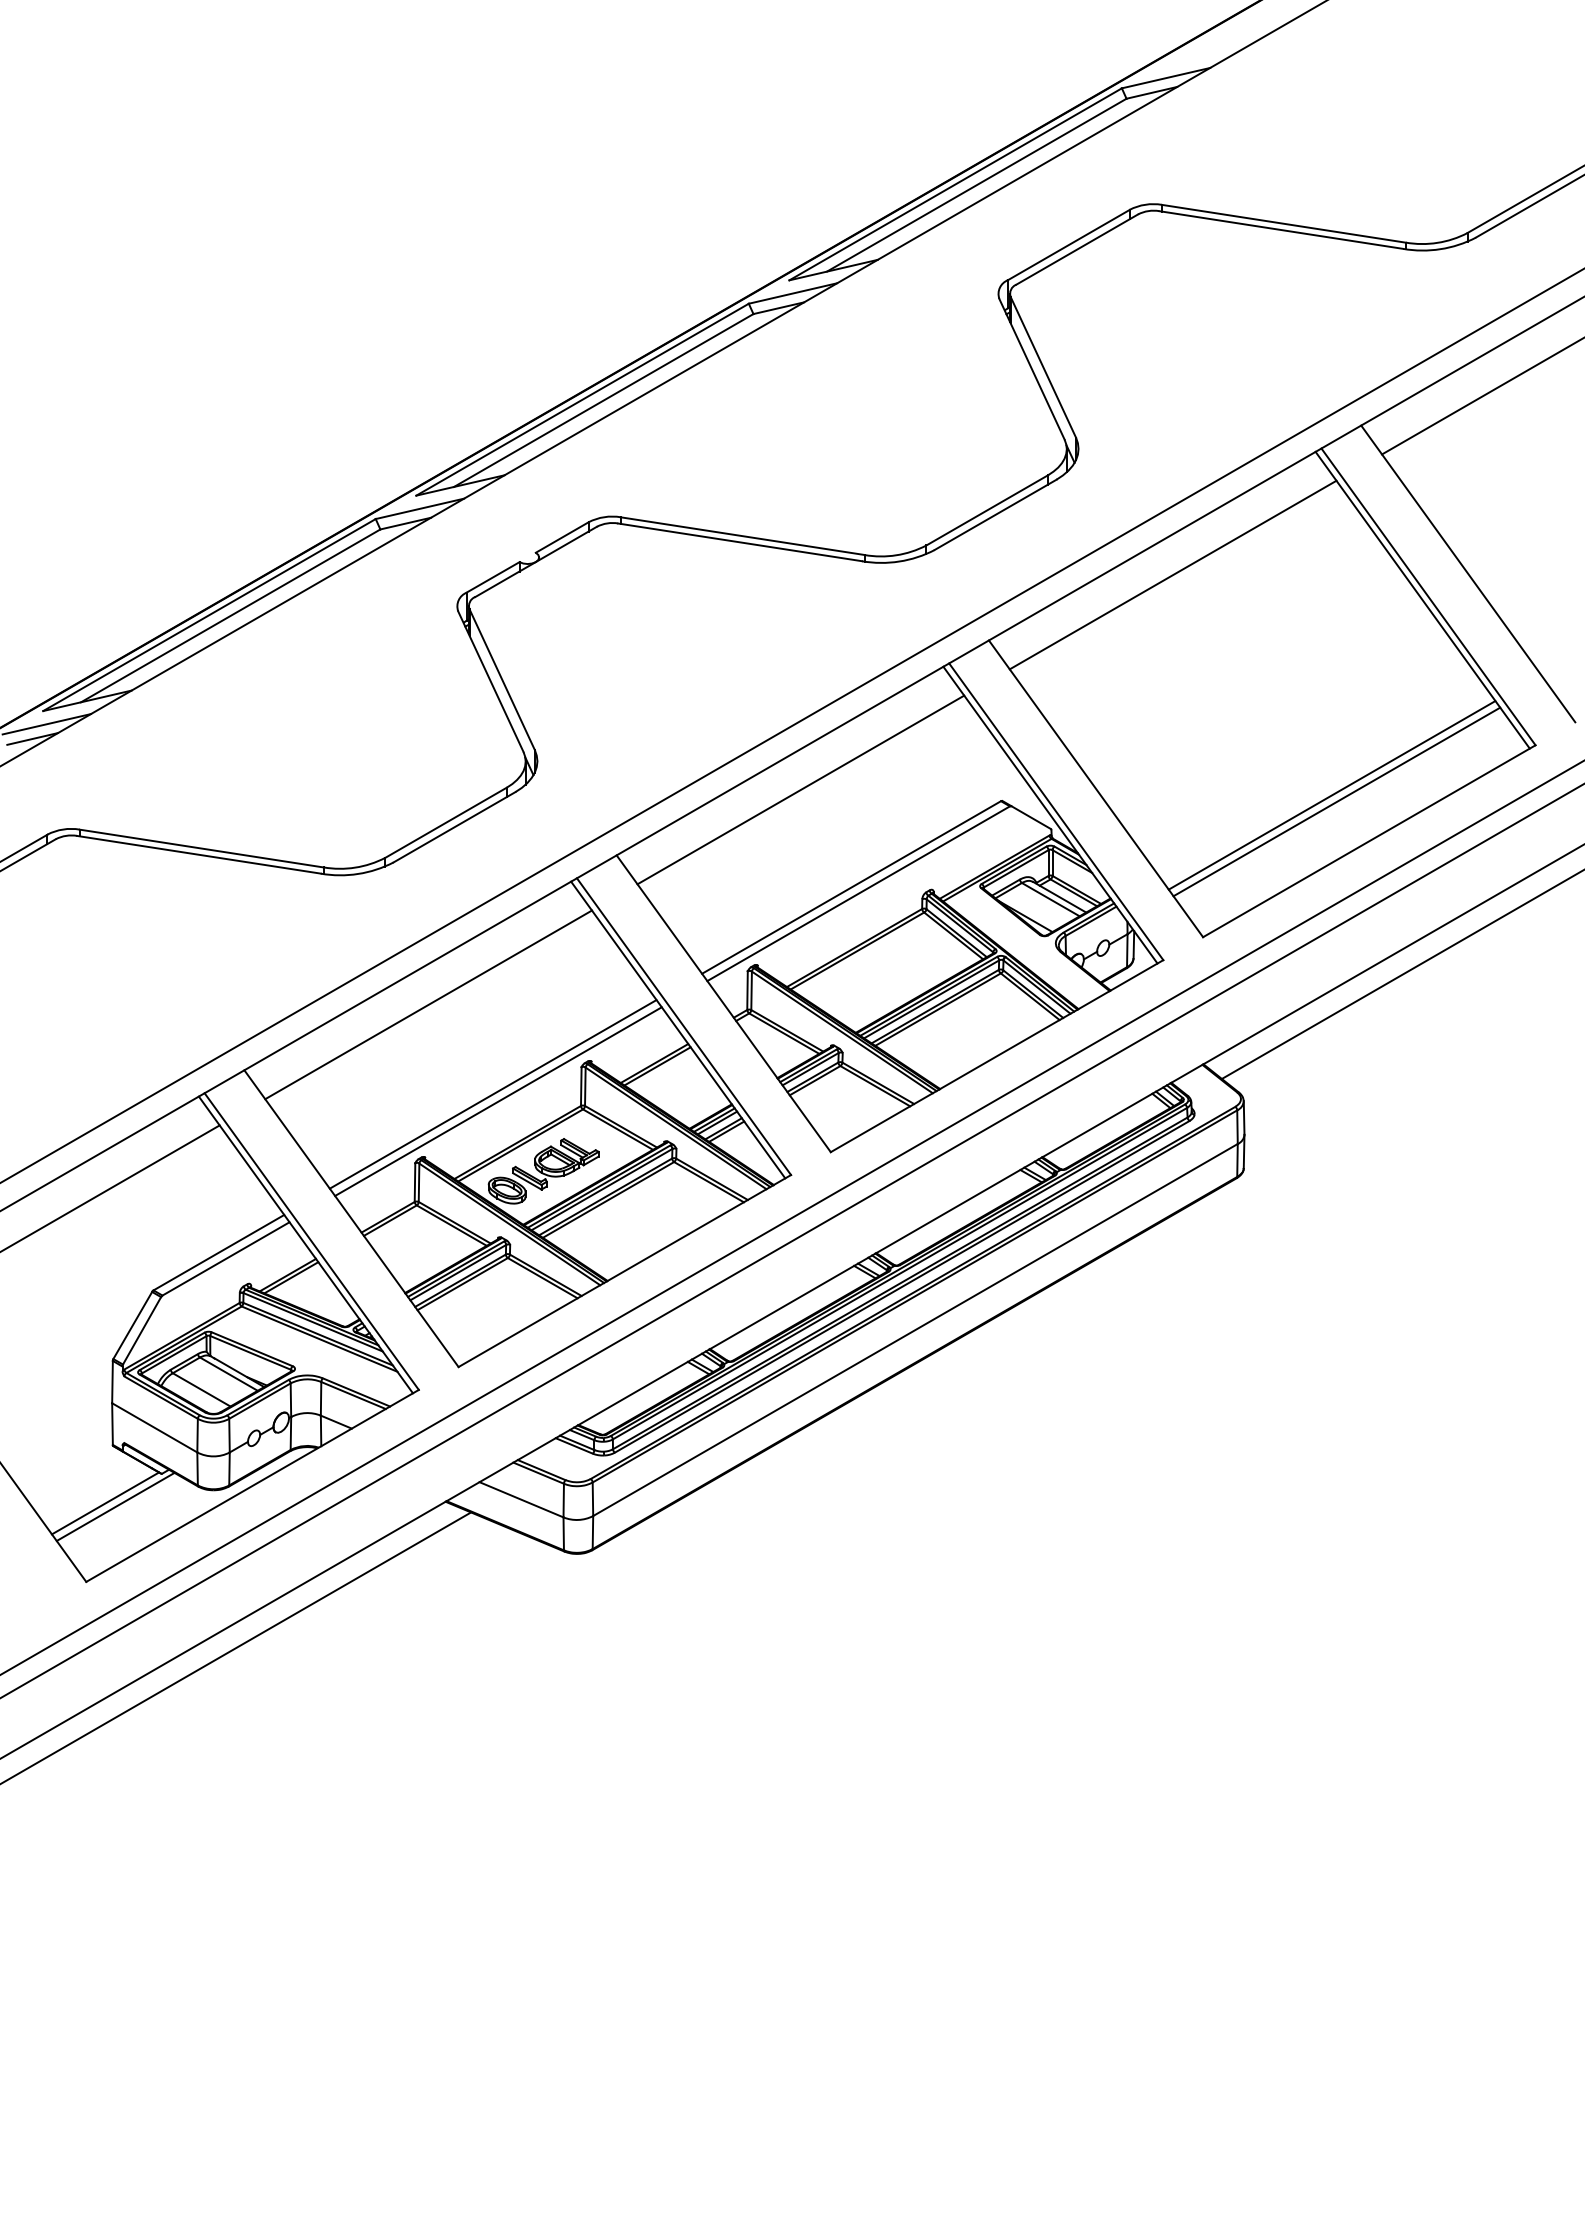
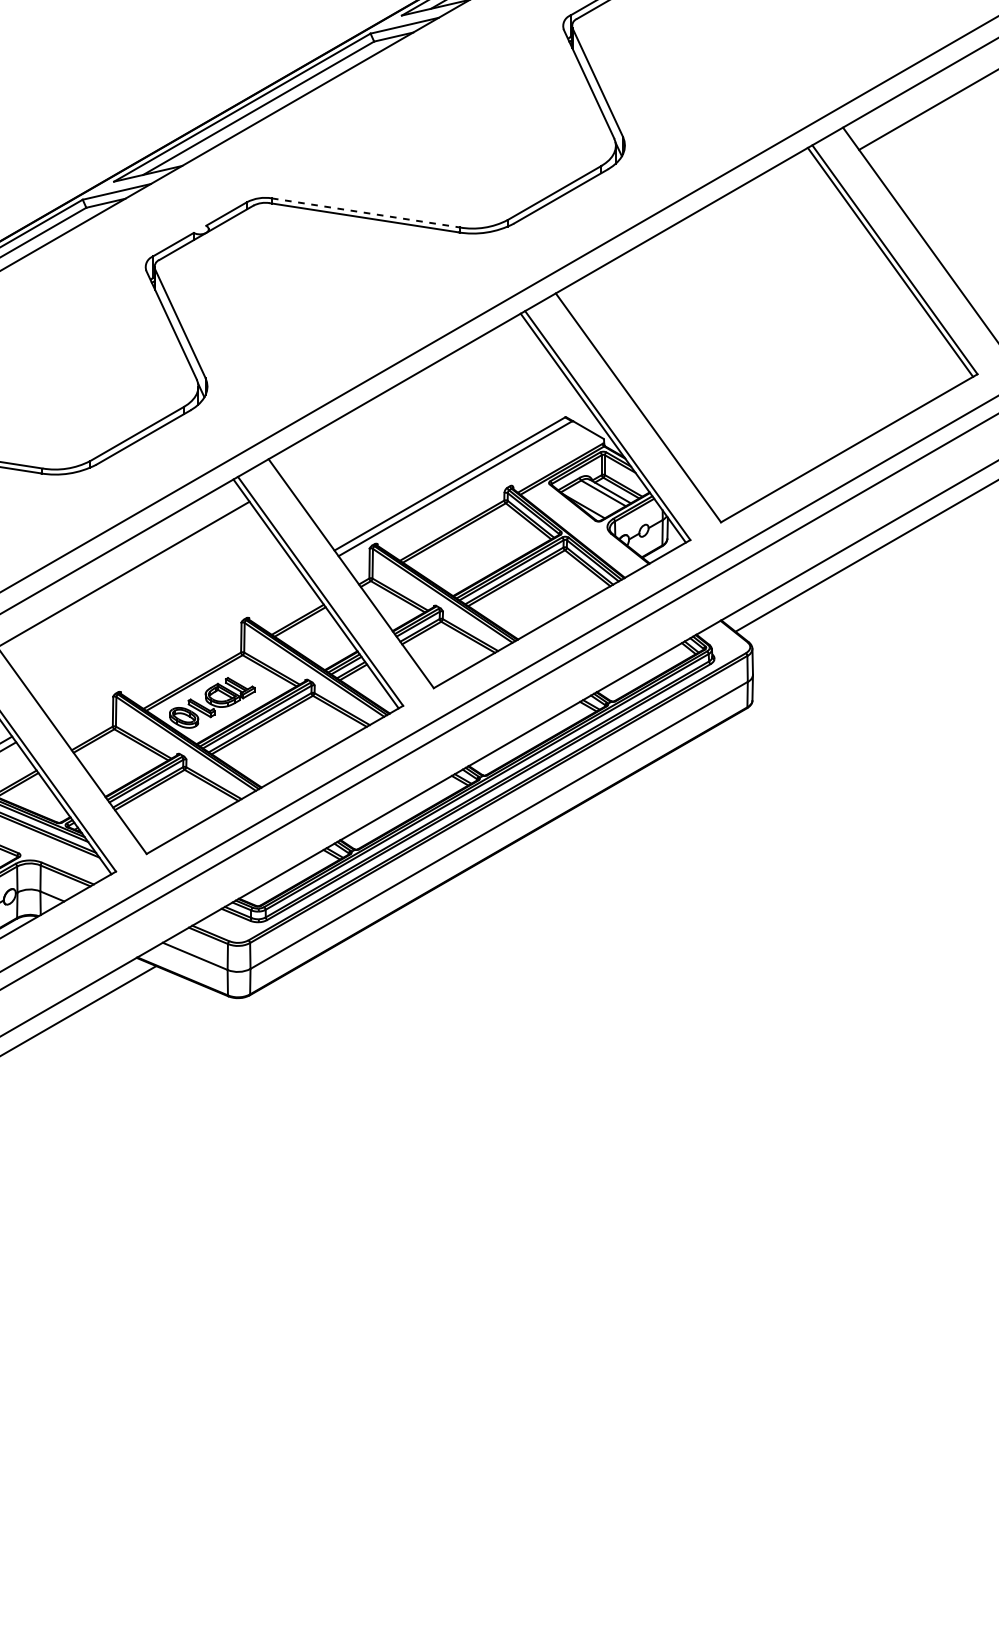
line: (743, 536) -> (366, 213), solid -> dashed
line: (1172, 574) -> (697, 242), removed
line: (800, 789) -> (410, 408), removed
line: (1331, 795) -> (820, 413), removed
line: (1336, 801) -> (823, 417), removed
line: (492, 1094) -> (172, 643), removed
line: (498, 1101) -> (177, 649), removed

